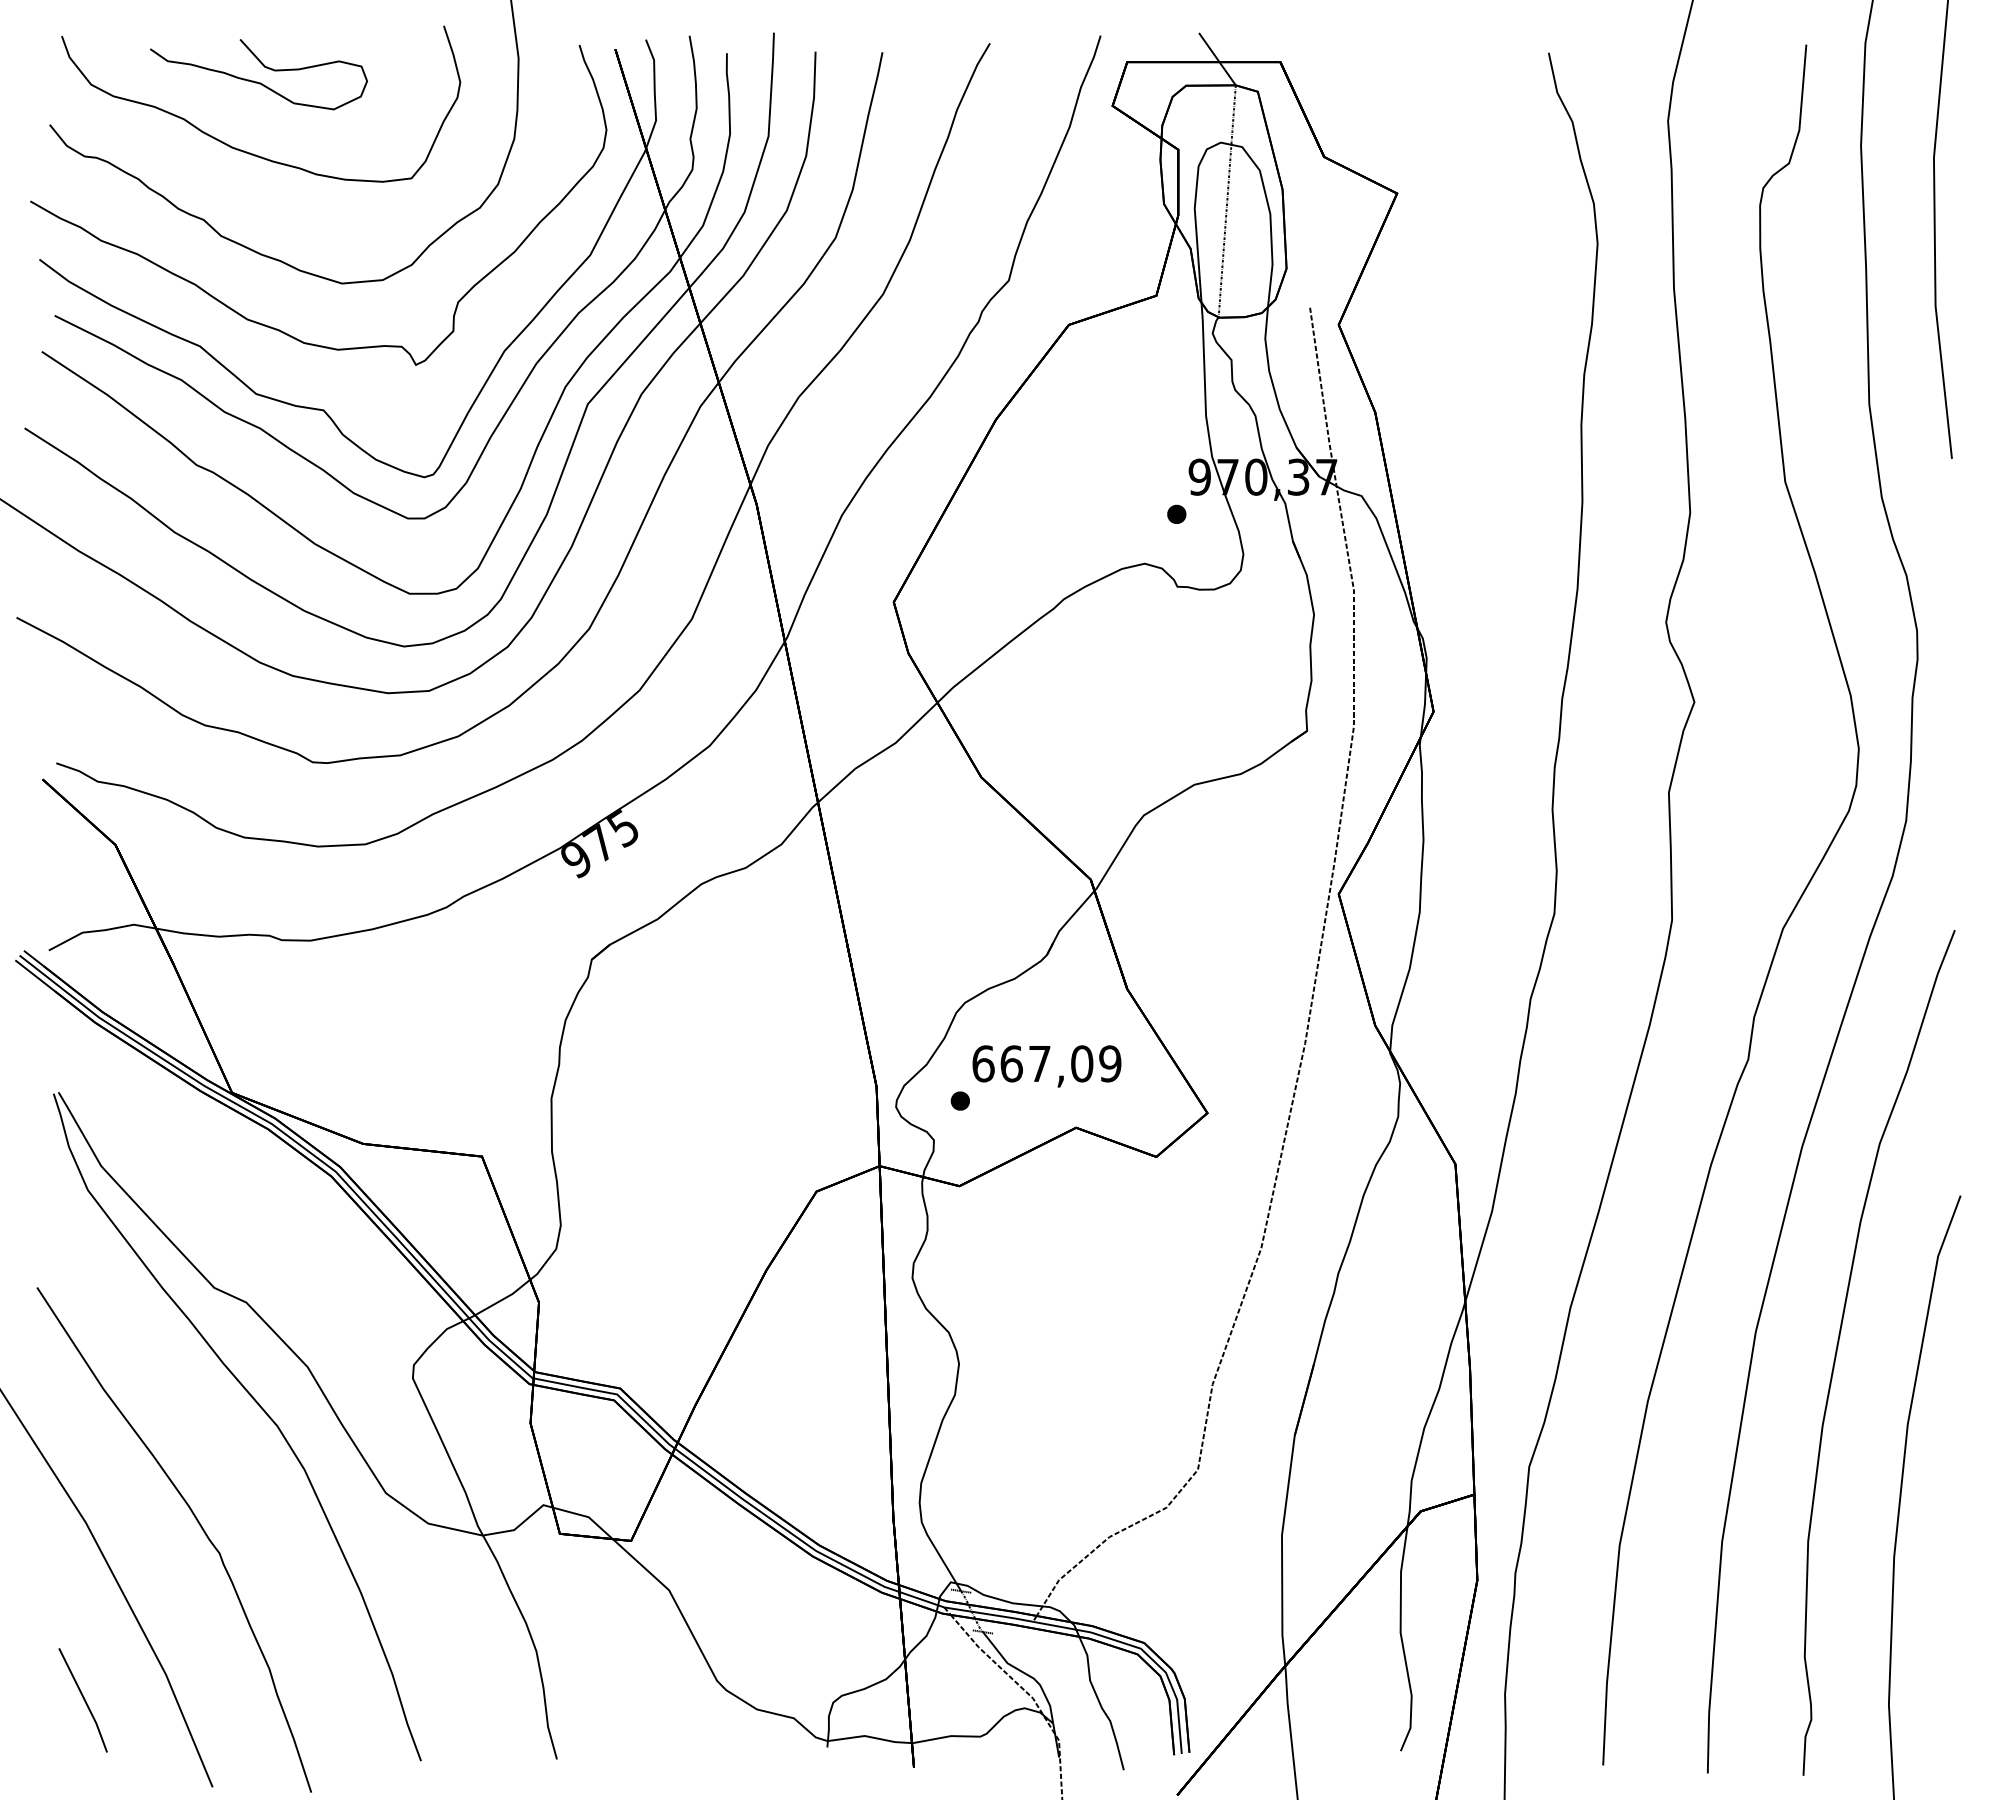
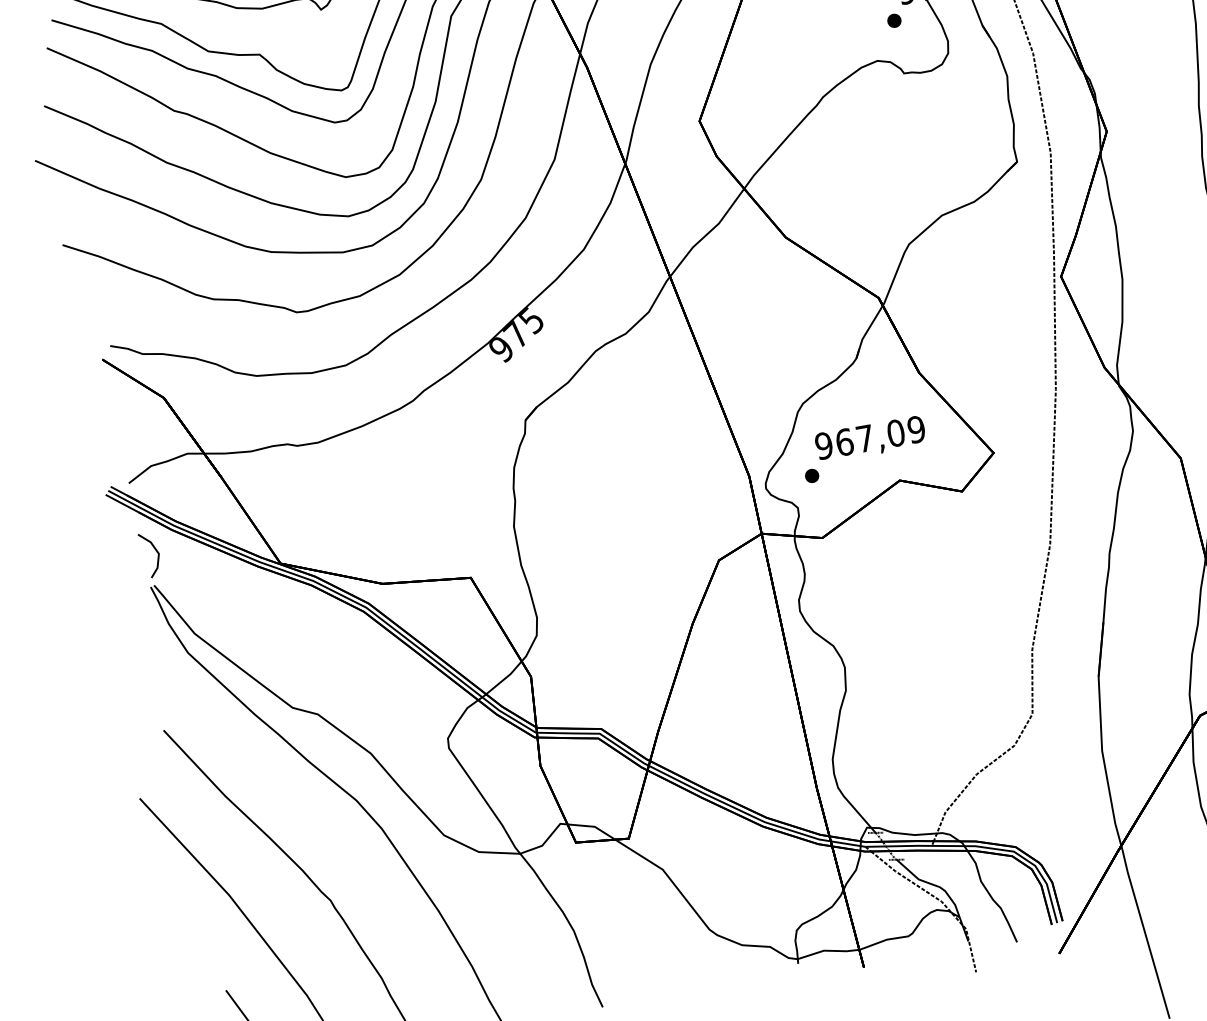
line: (69, 1047) -> (156, 551), added
text: (983, 1063) -> (824, 445), 667,09 -> 967,09

